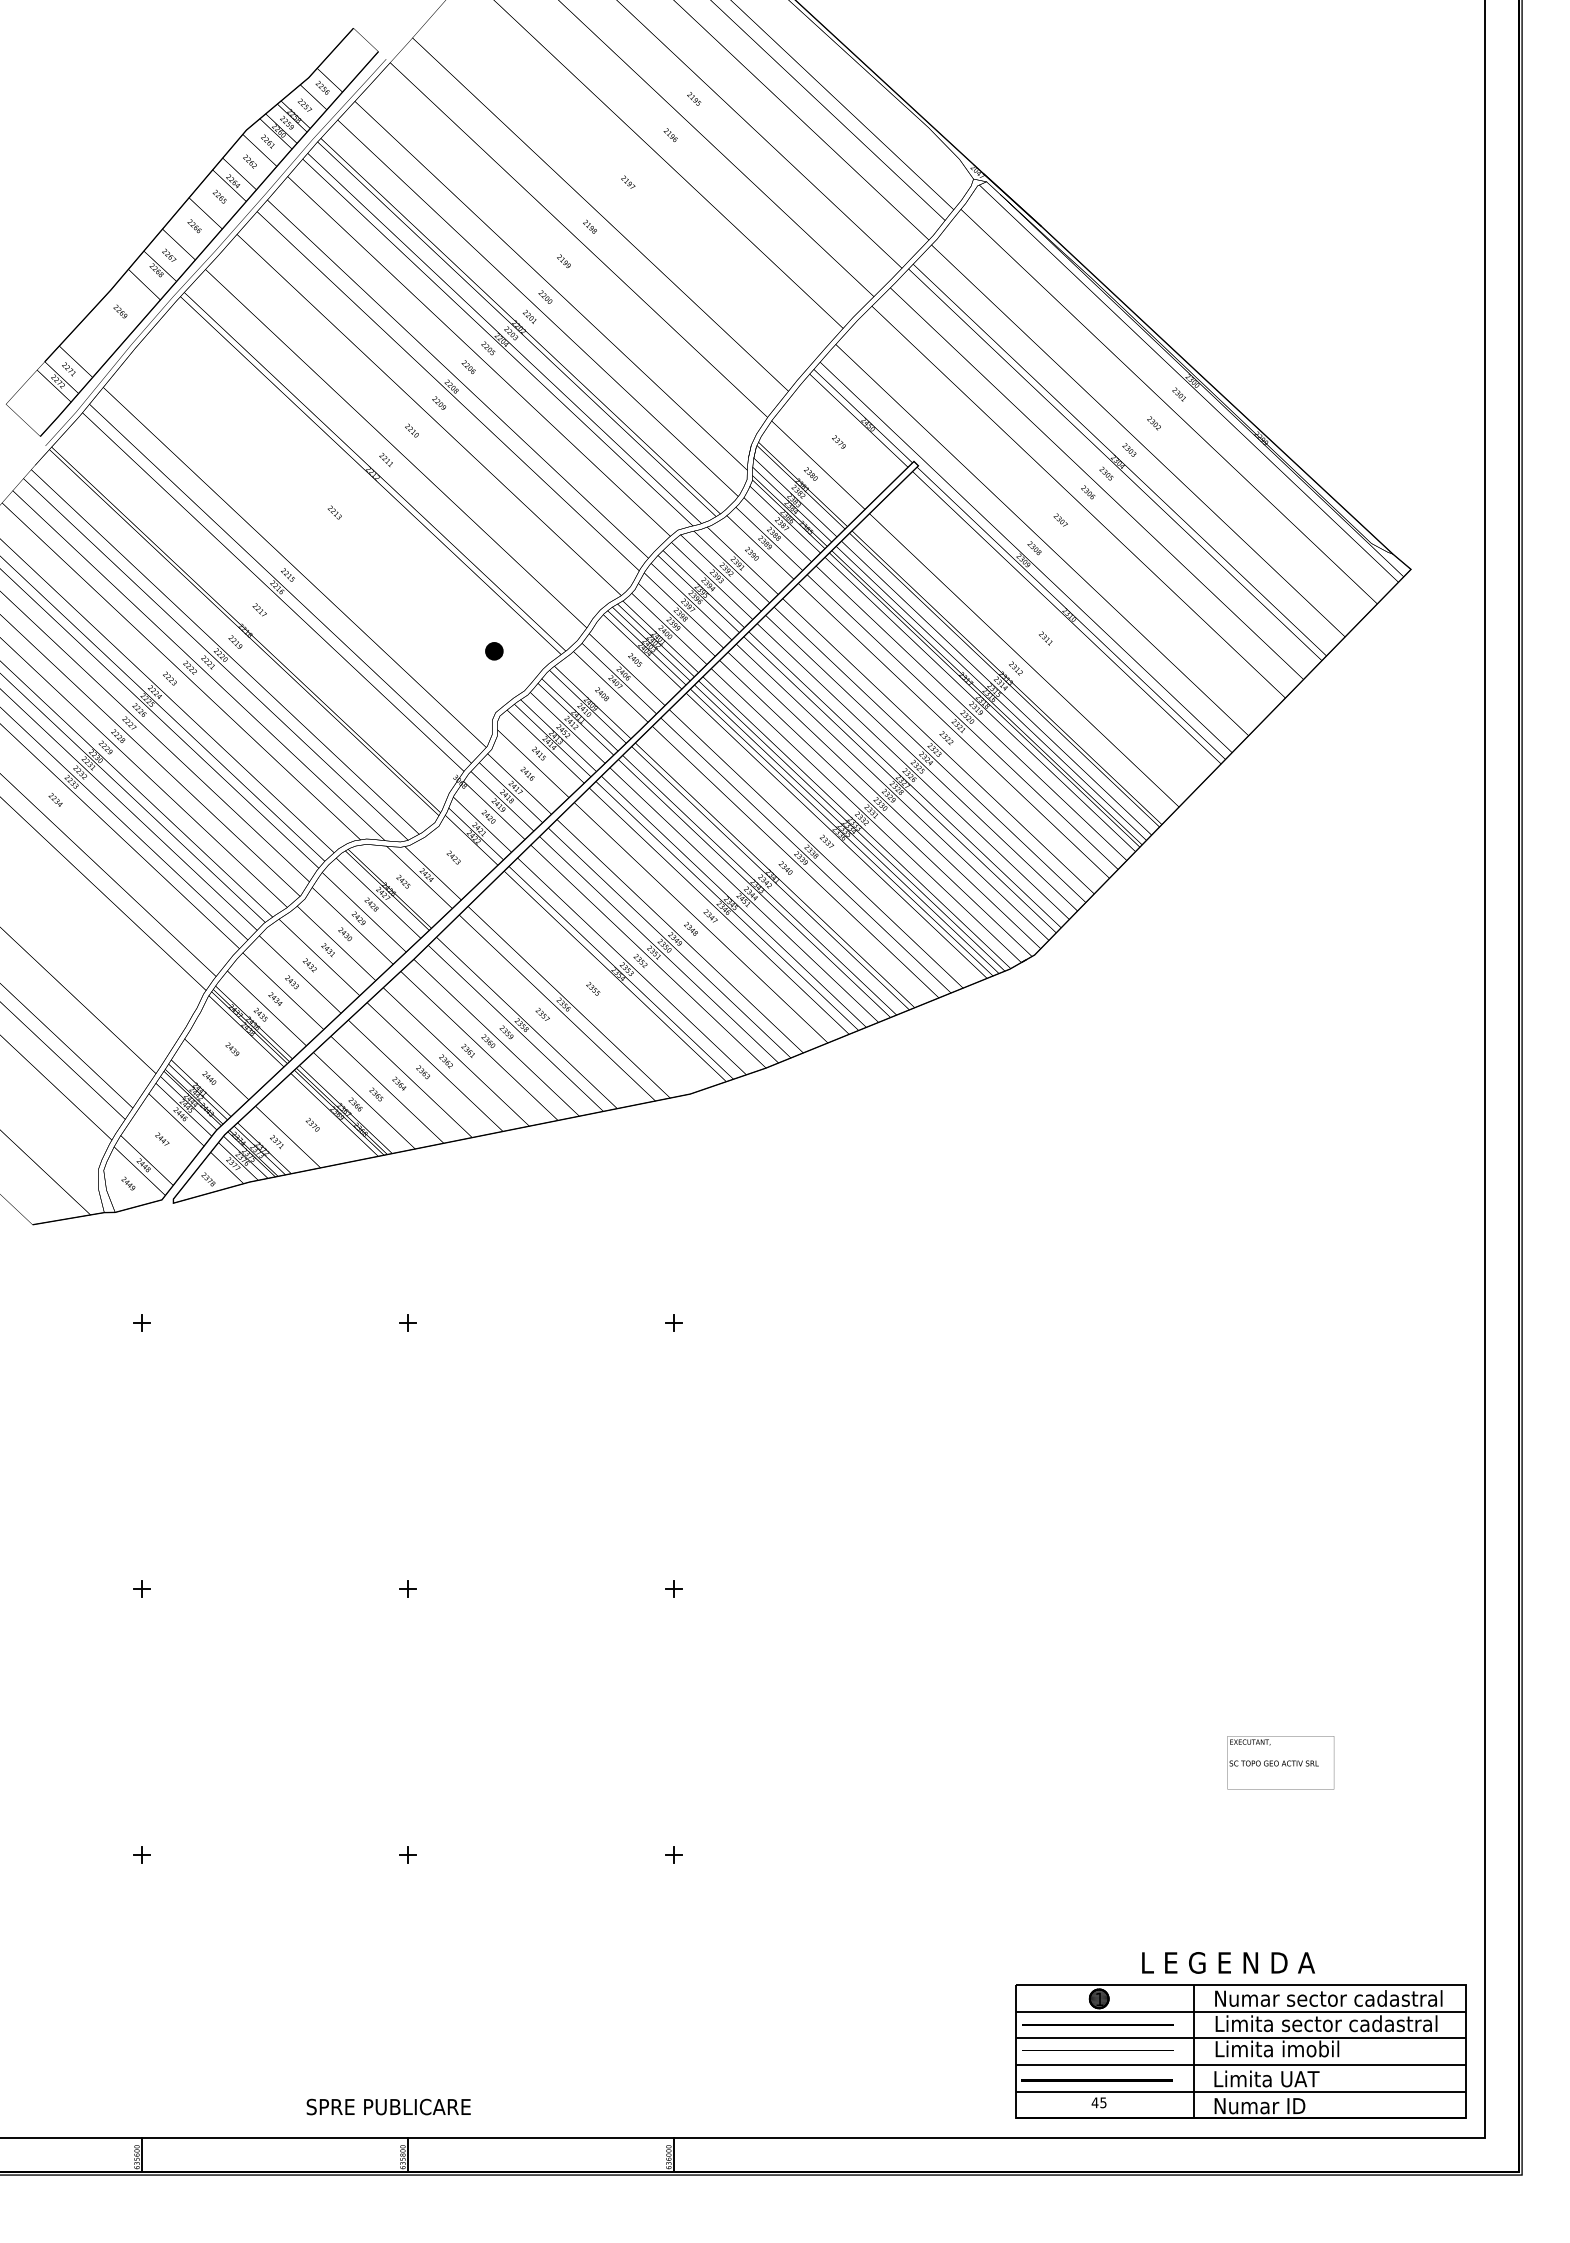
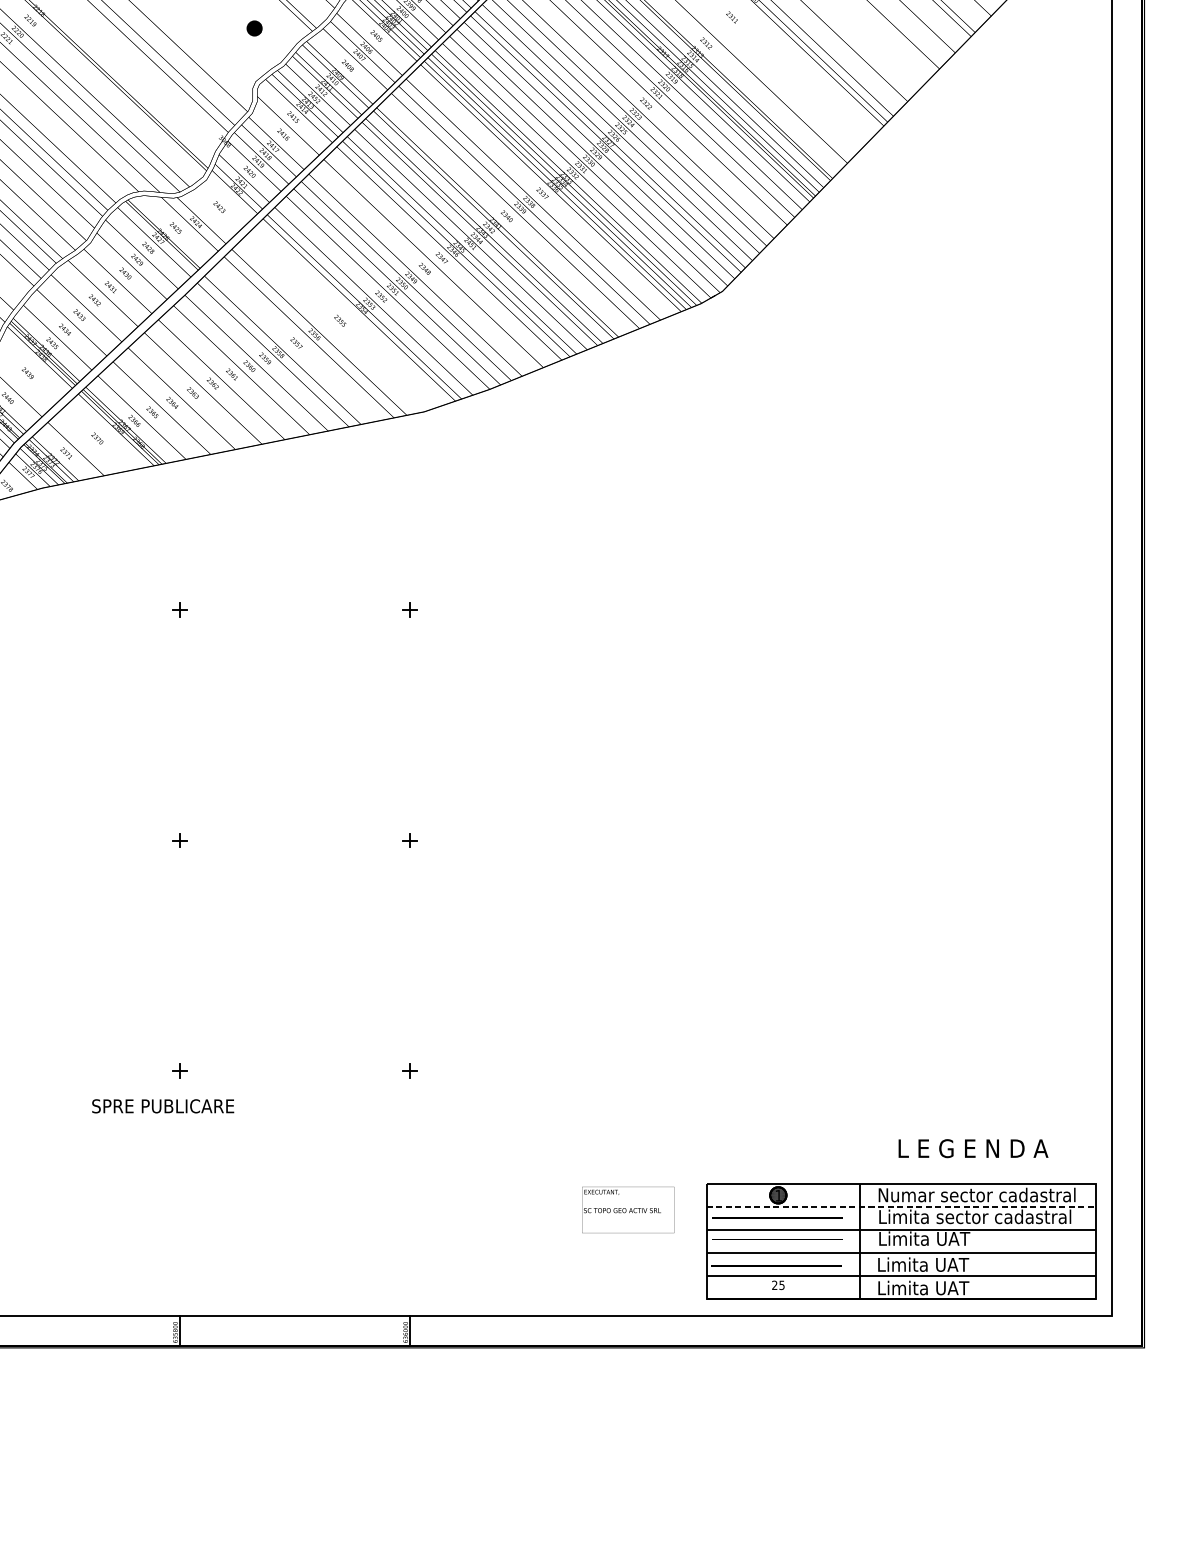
text: (1280, 1762) -> (627, 1209), moved
text: (1228, 1962) -> (973, 1148), moved
line: (1241, 2011) -> (901, 1206), solid -> dashed
text: (1310, 2048) -> (961, 1238), Limita imobil -> Limita UAT
text: (1094, 2102) -> (774, 1285), 45 -> 25
text: (1267, 2105) -> (924, 1287), Numar ID -> Limita UAT
text: (388, 2106) -> (162, 1105), moved

